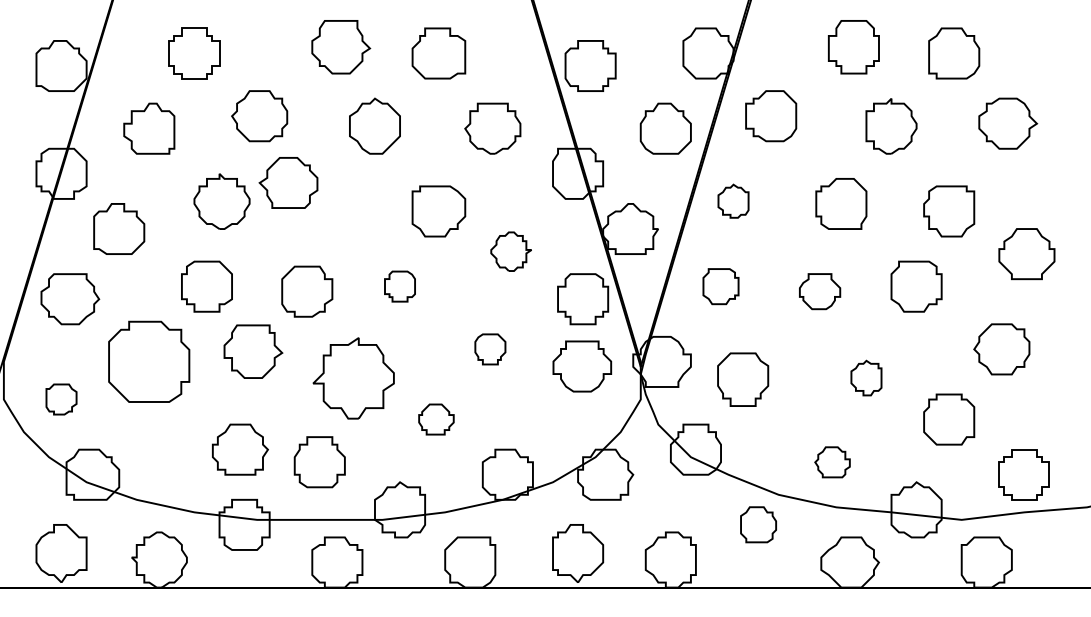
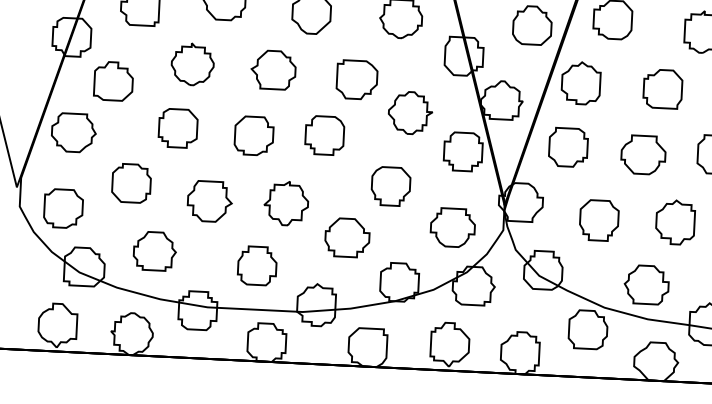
part: (288, 182) -> (273, 69), moved
part: (733, 200) -> (581, 82), size x1.67
part: (510, 251) -> (409, 112), size x1.43
part: (399, 286) -> (324, 135), size x1.67
part: (720, 286) -> (568, 147), size x1.43
part: (819, 291) -> (643, 154), size x1.43
part: (490, 349) -> (391, 186), size x1.67
part: (253, 351) -> (210, 201), moved
part: (149, 361) -> (131, 183), size x0.62
part: (582, 366) -> (453, 227), moved
part: (353, 377) -> (286, 202), size x0.71
part: (866, 377) -> (675, 221), size x1.67
part: (743, 379) -> (599, 220), moved
part: (61, 399) -> (63, 208), size x1.67
part: (436, 419) -> (347, 237), size x1.67
part: (240, 449) -> (155, 251), moved
part: (832, 462) -> (646, 285), size x1.67
part: (758, 524) -> (588, 329), size x1.43

